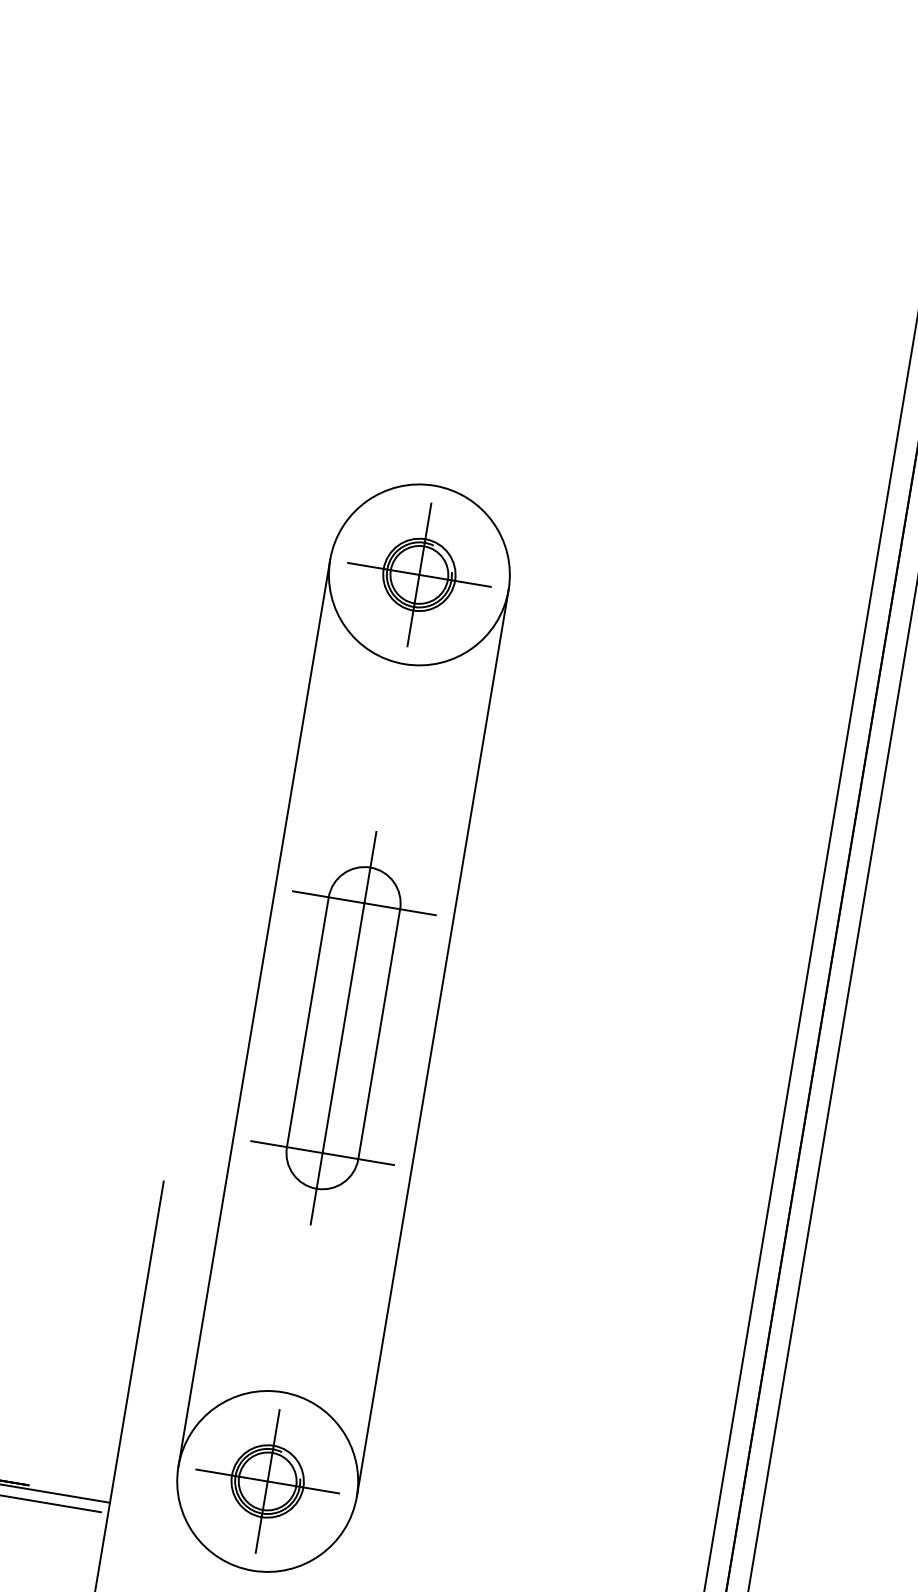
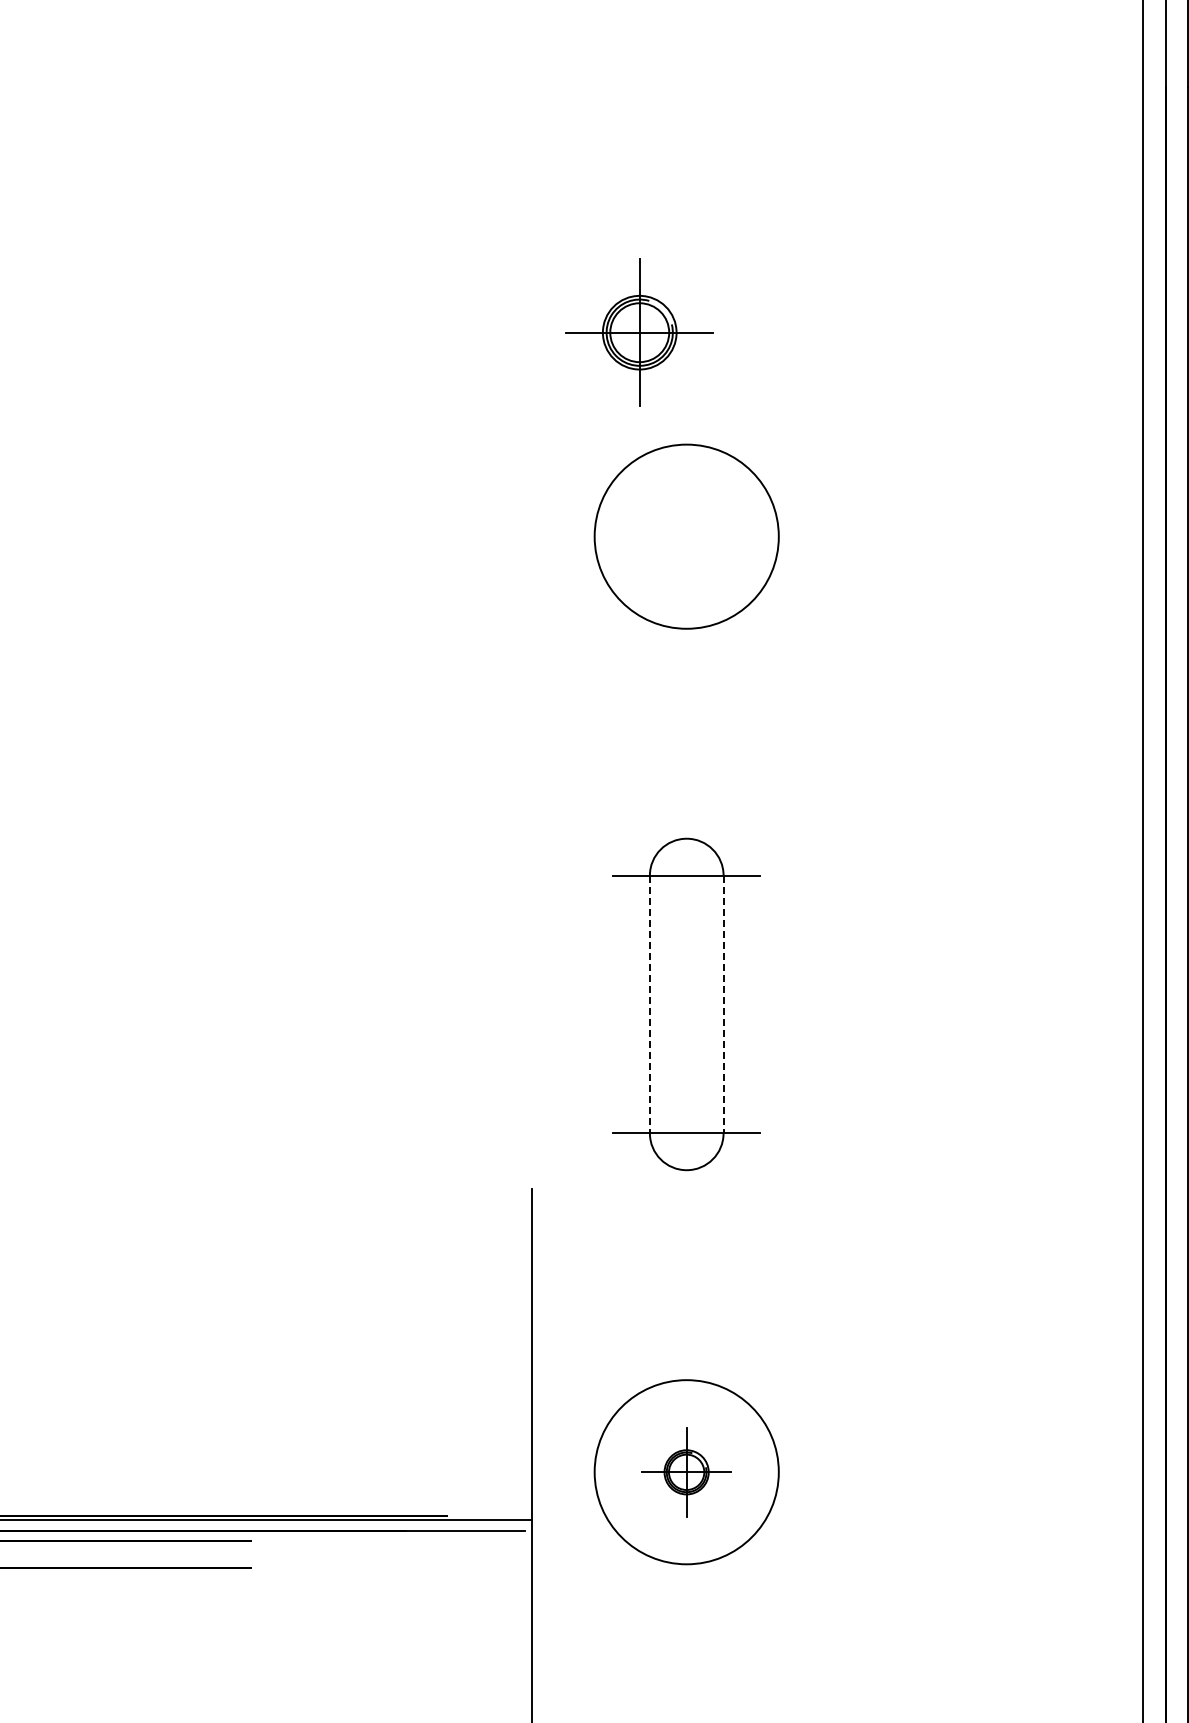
part: (419, 574) -> (639, 332), moved
line: (254, 1013) -> (594, 1004), removed
line: (307, 1022) -> (649, 1004), solid -> dashed
line: (343, 1028) -> (686, 1004), removed
line: (379, 1034) -> (723, 1004), solid -> dashed
line: (432, 1043) -> (778, 1004), removed
part: (267, 1481) -> (686, 1472), size x0.6

